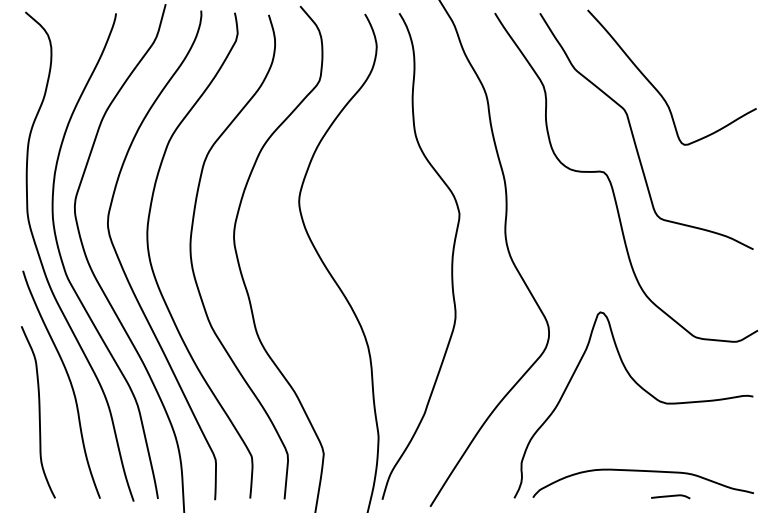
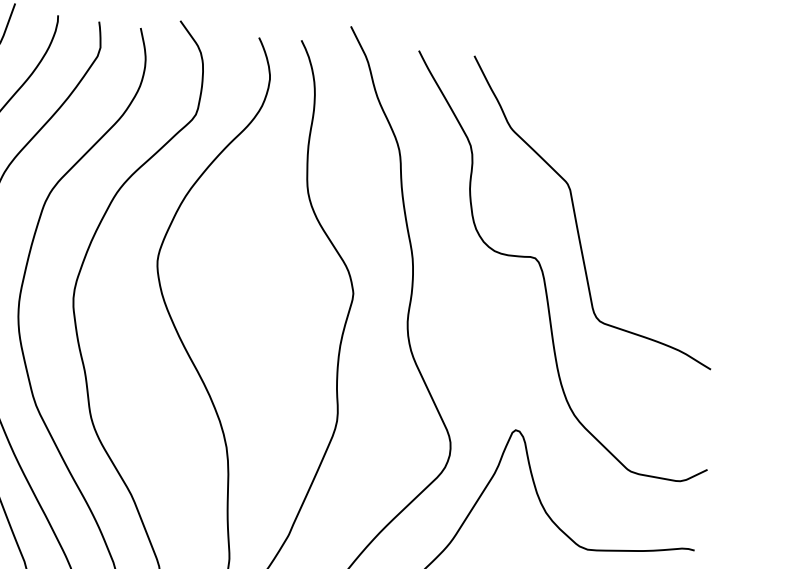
curve: (658, 90) -> (611, 163), removed

